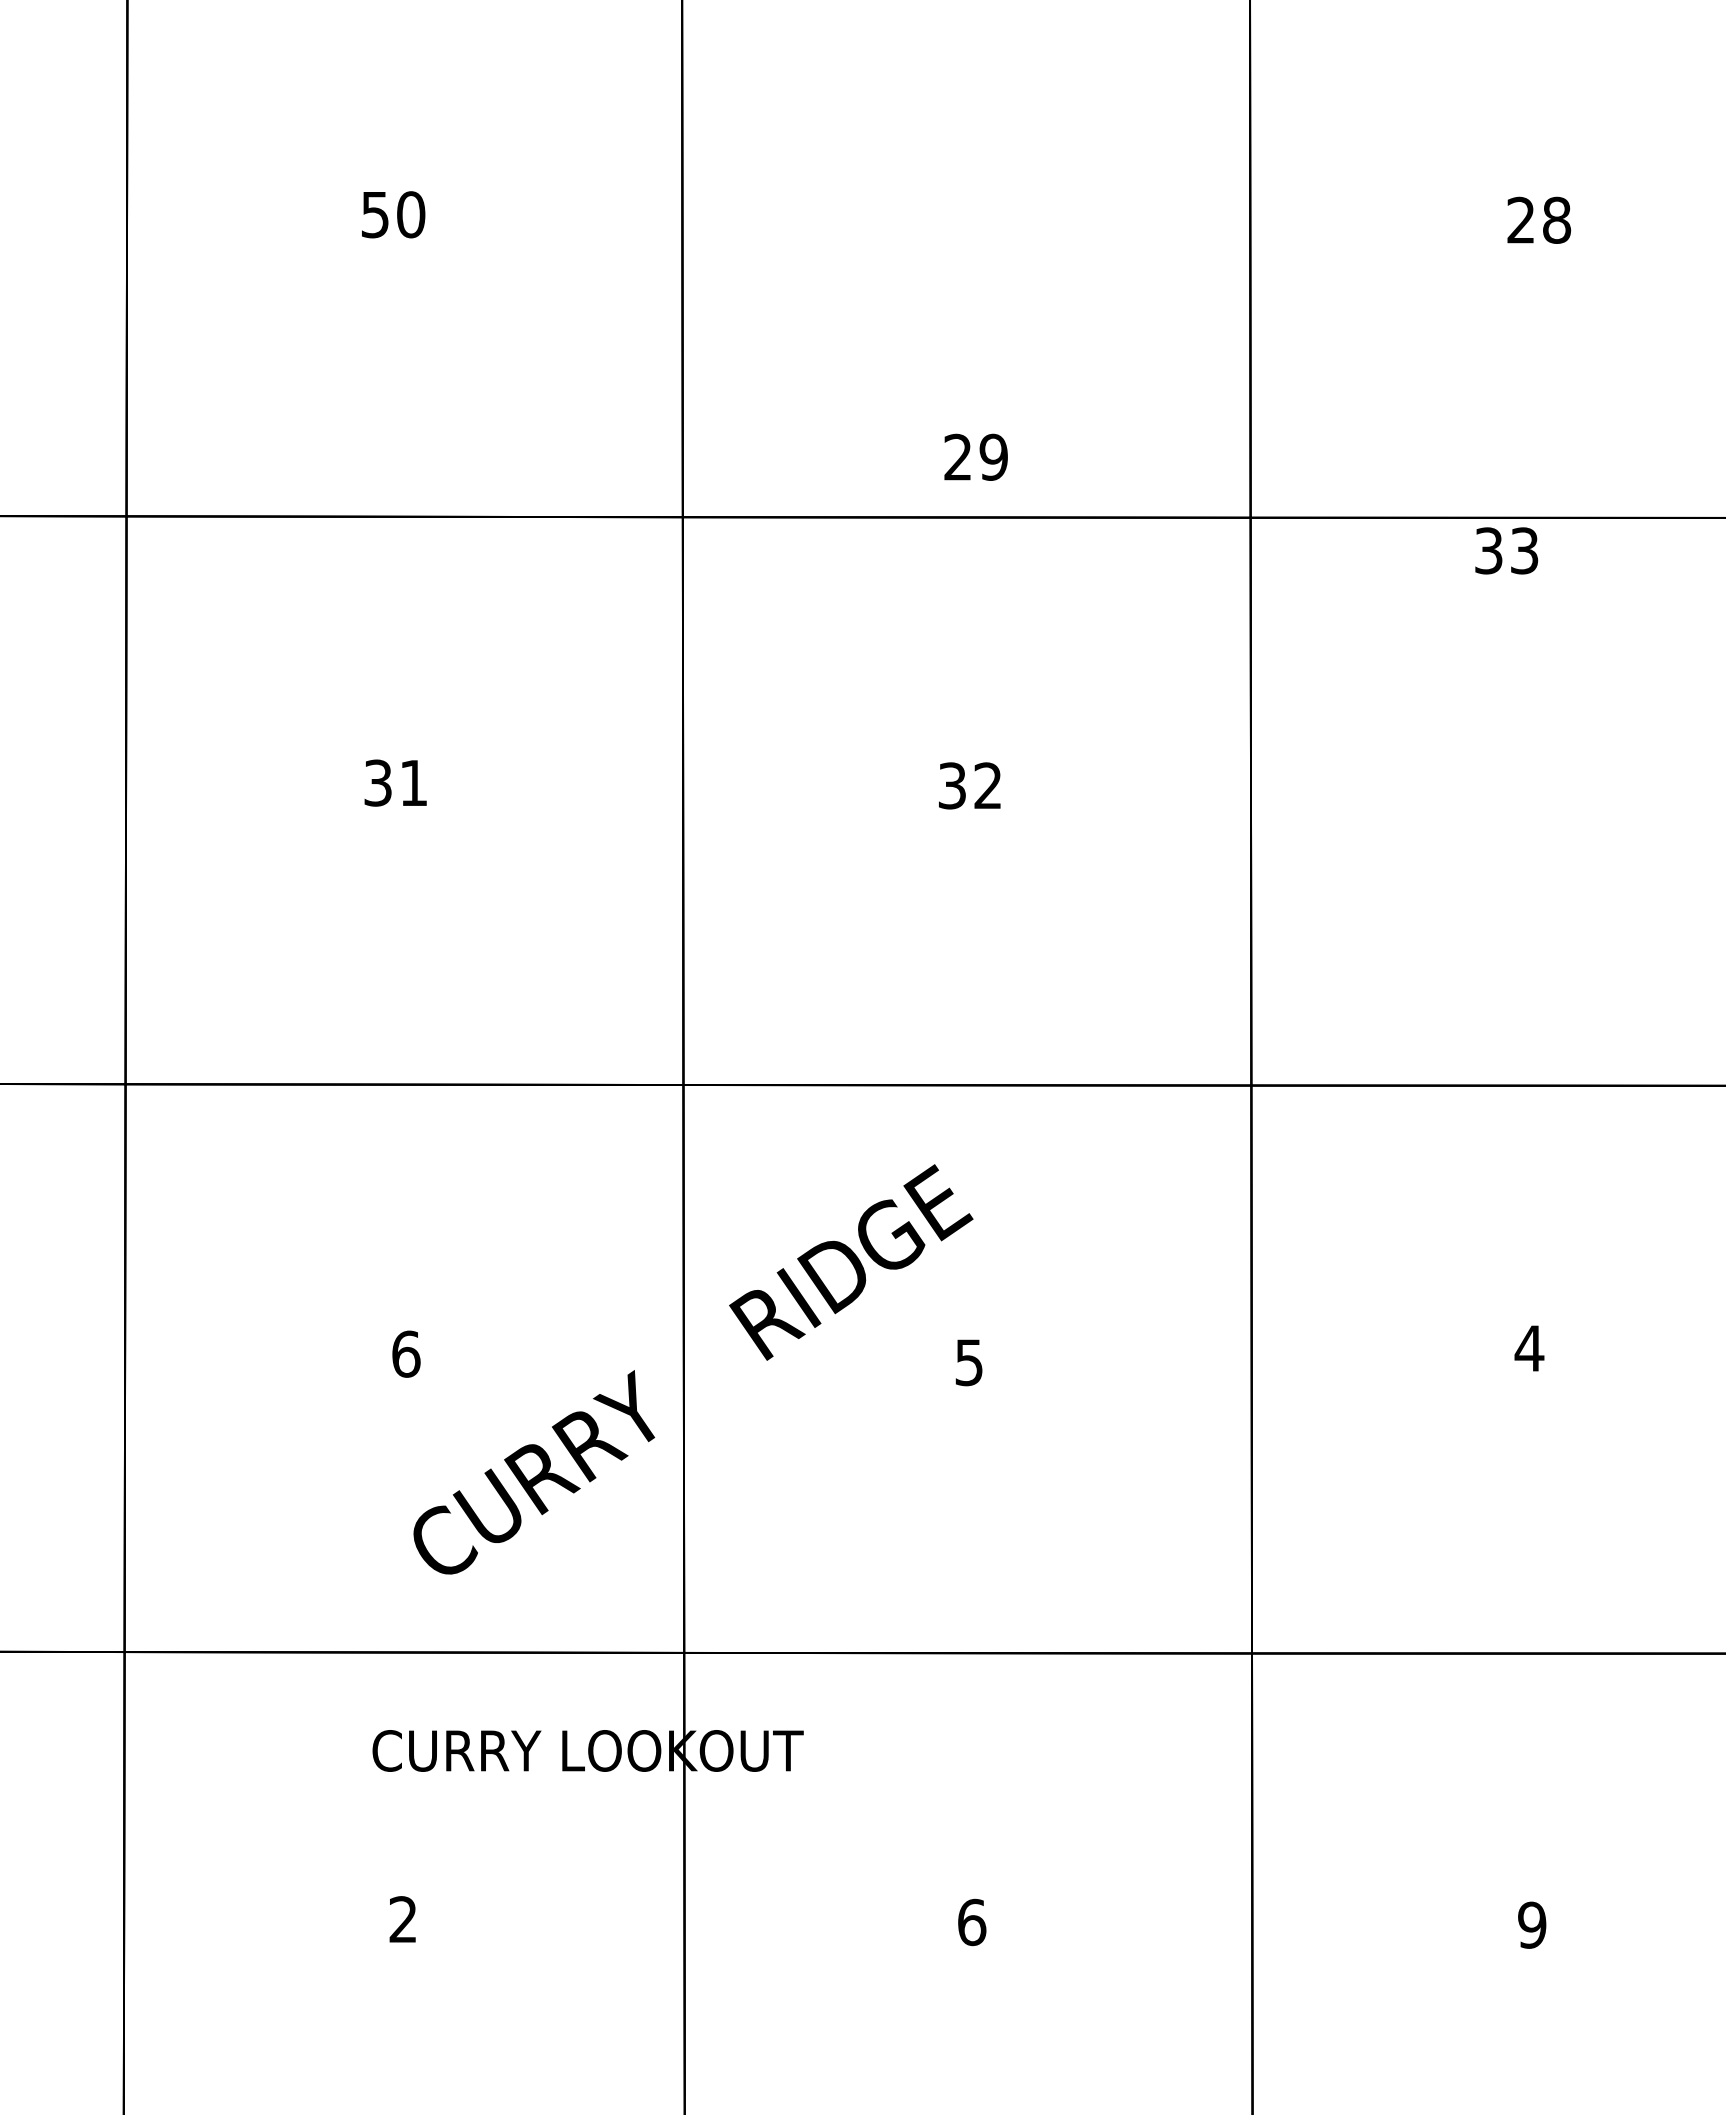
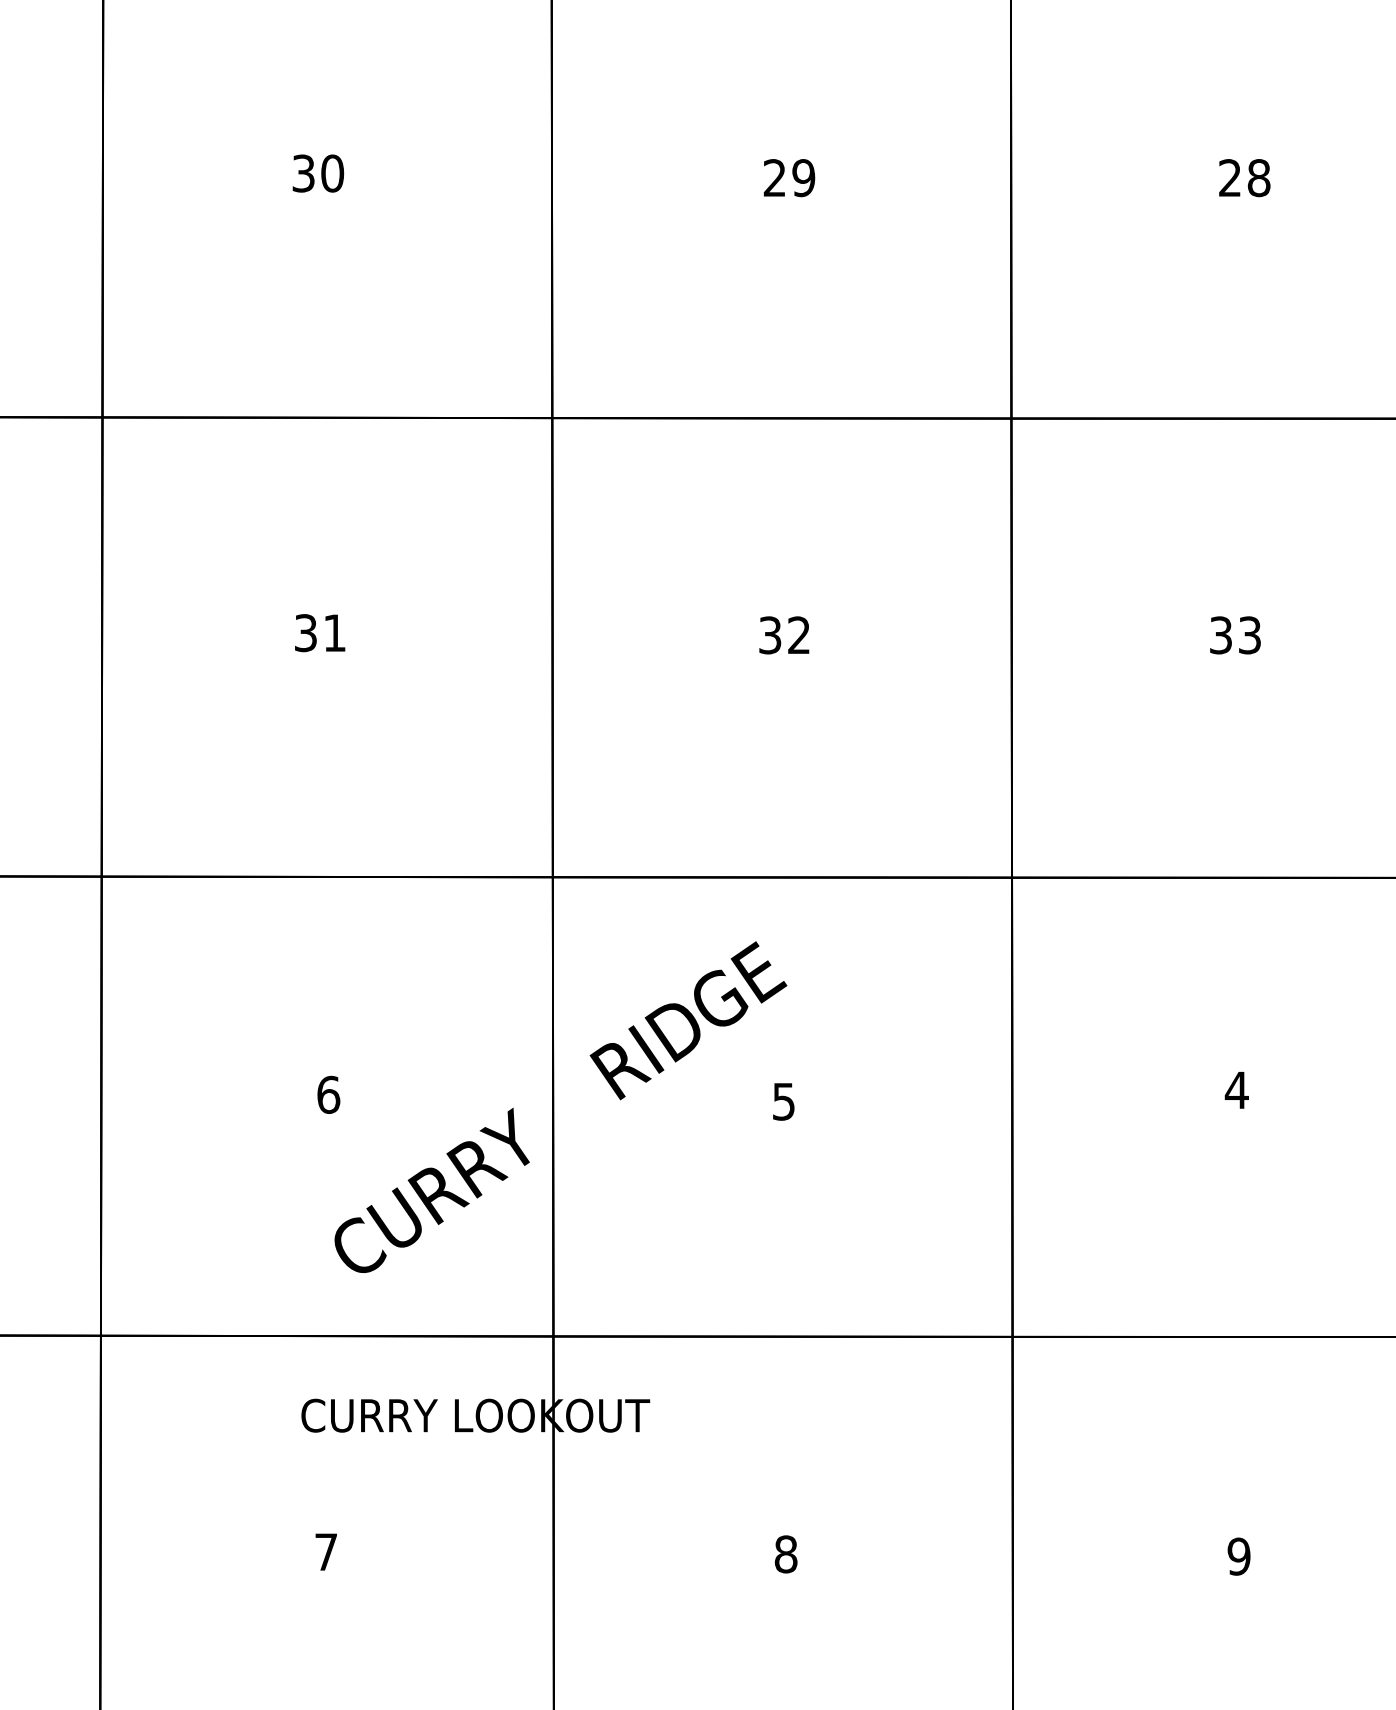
text: (375, 214) -> (303, 173), 50 -> 30
text: (975, 456) -> (788, 177), moved
text: (1506, 550) -> (1235, 635), moved
text: (402, 1919) -> (325, 1552), 2 -> 7
text: (972, 1921) -> (786, 1553), 6 -> 8

